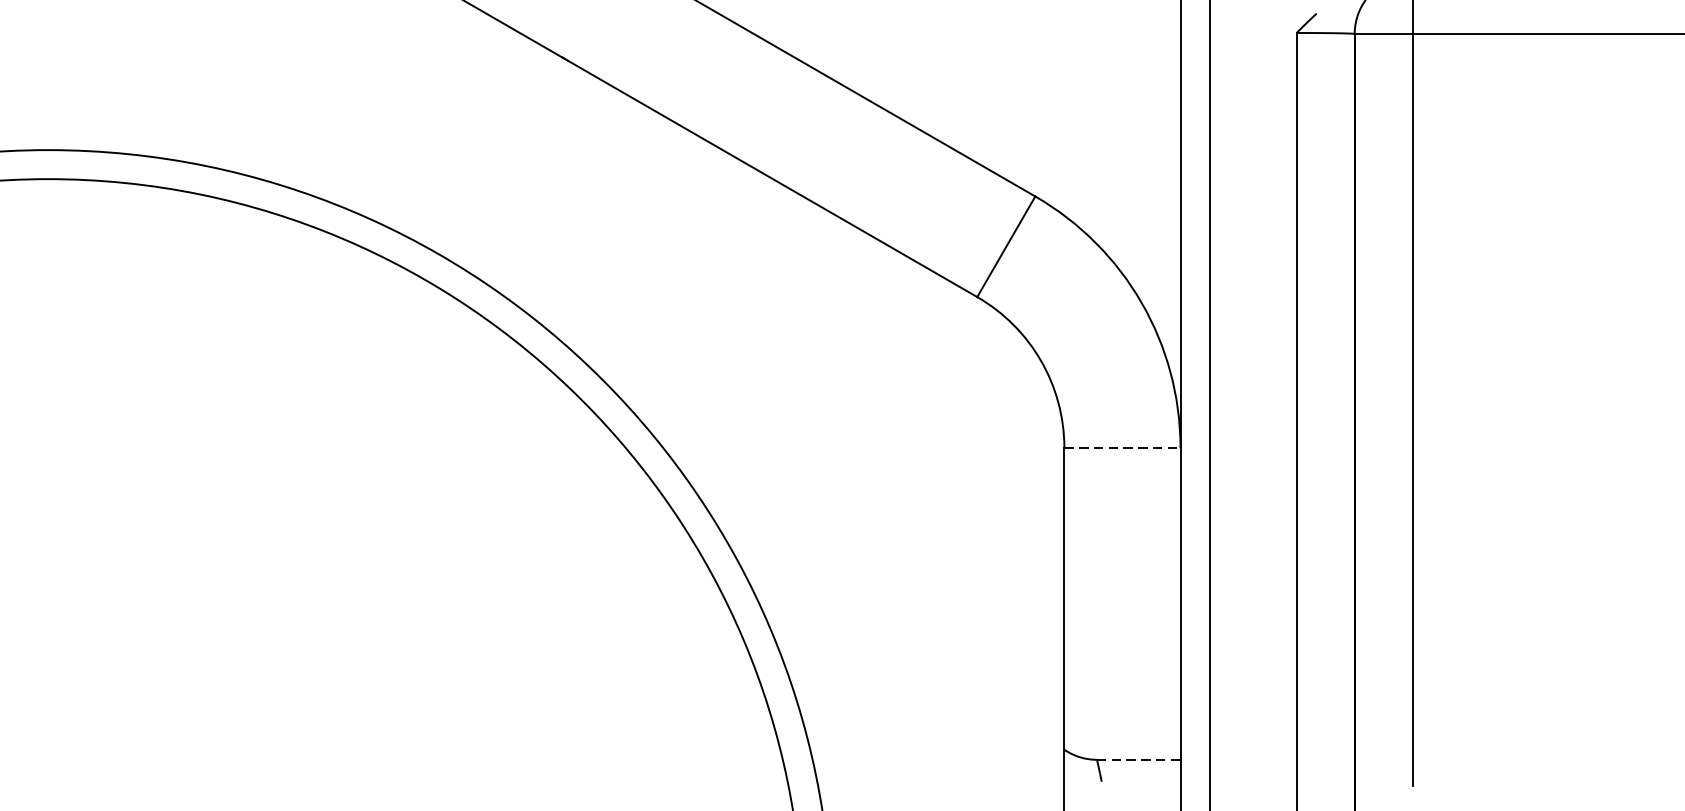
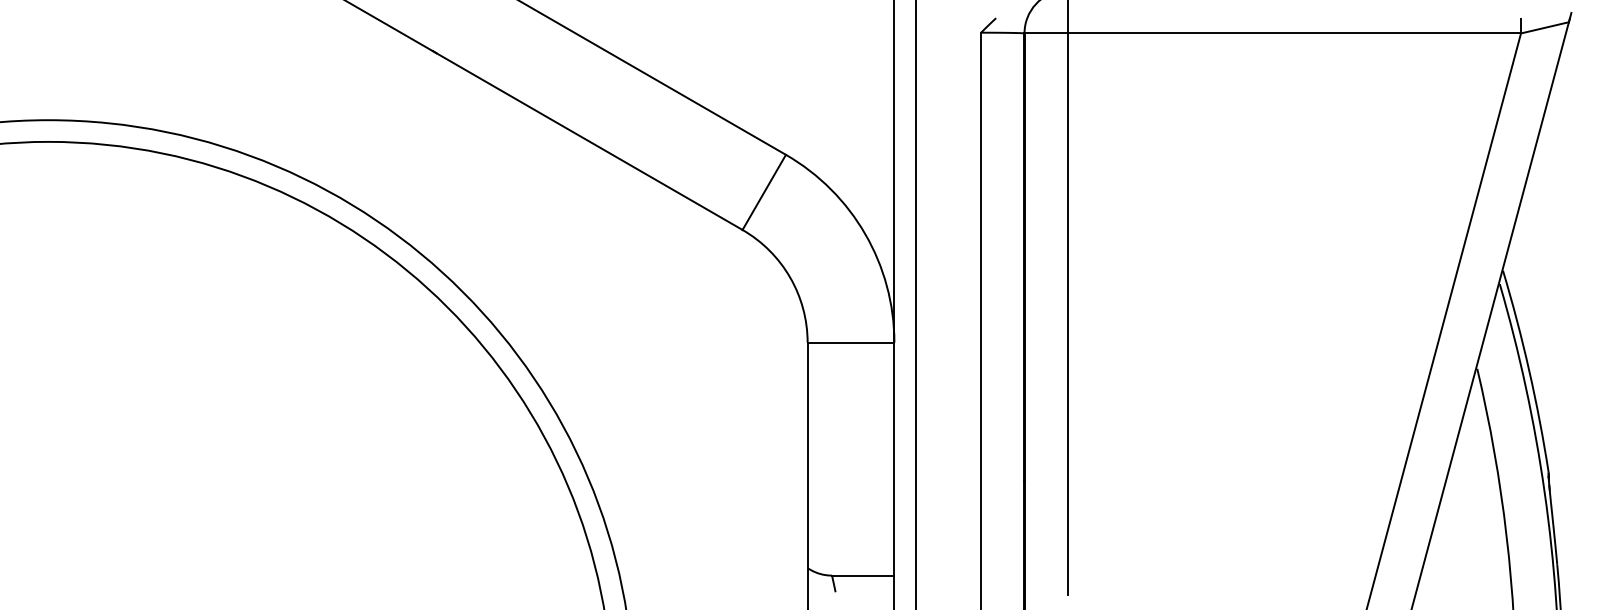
line: (1123, 447) -> (851, 342), dashed -> solid
line: (1139, 759) -> (863, 575), dashed -> solid

